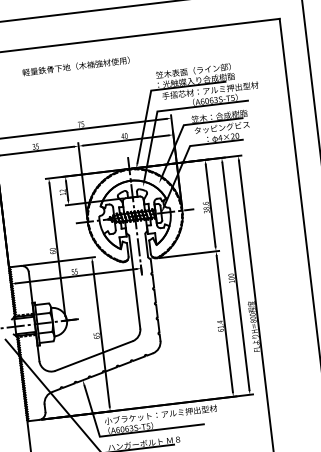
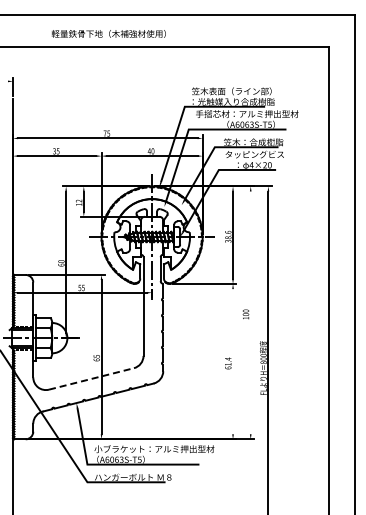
text: (75, 66) -> (108, 33), moved
line: (235, 276) -> (250, 312), removed
line: (225, 323) -> (233, 361), removed
line: (94, 355) -> (91, 378), solid -> dashed

